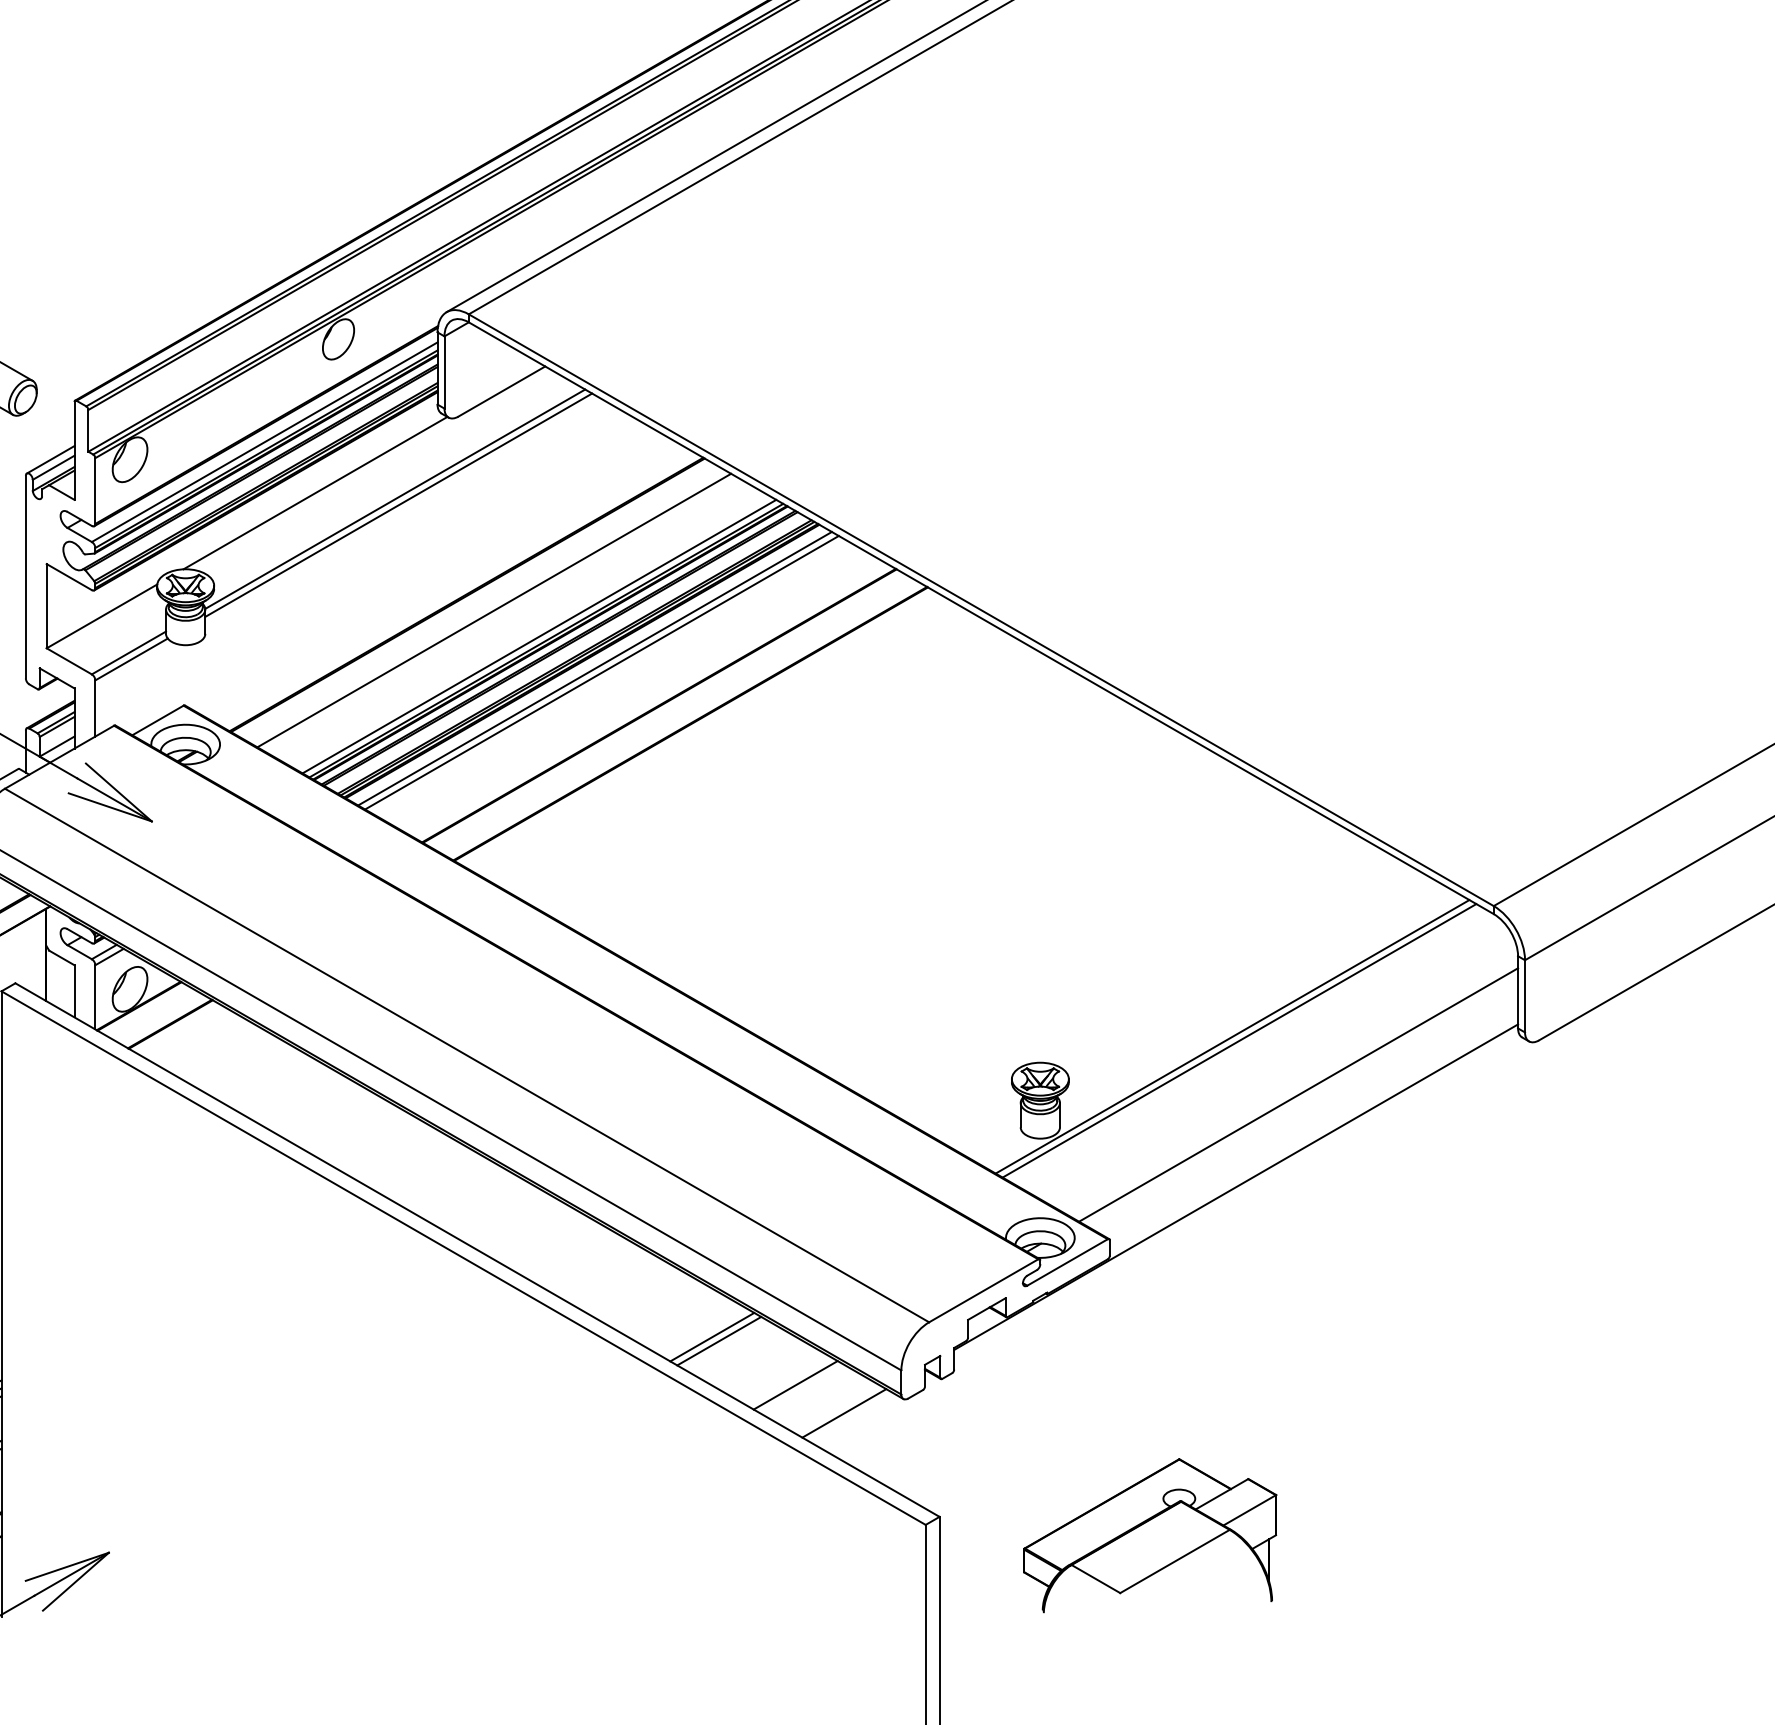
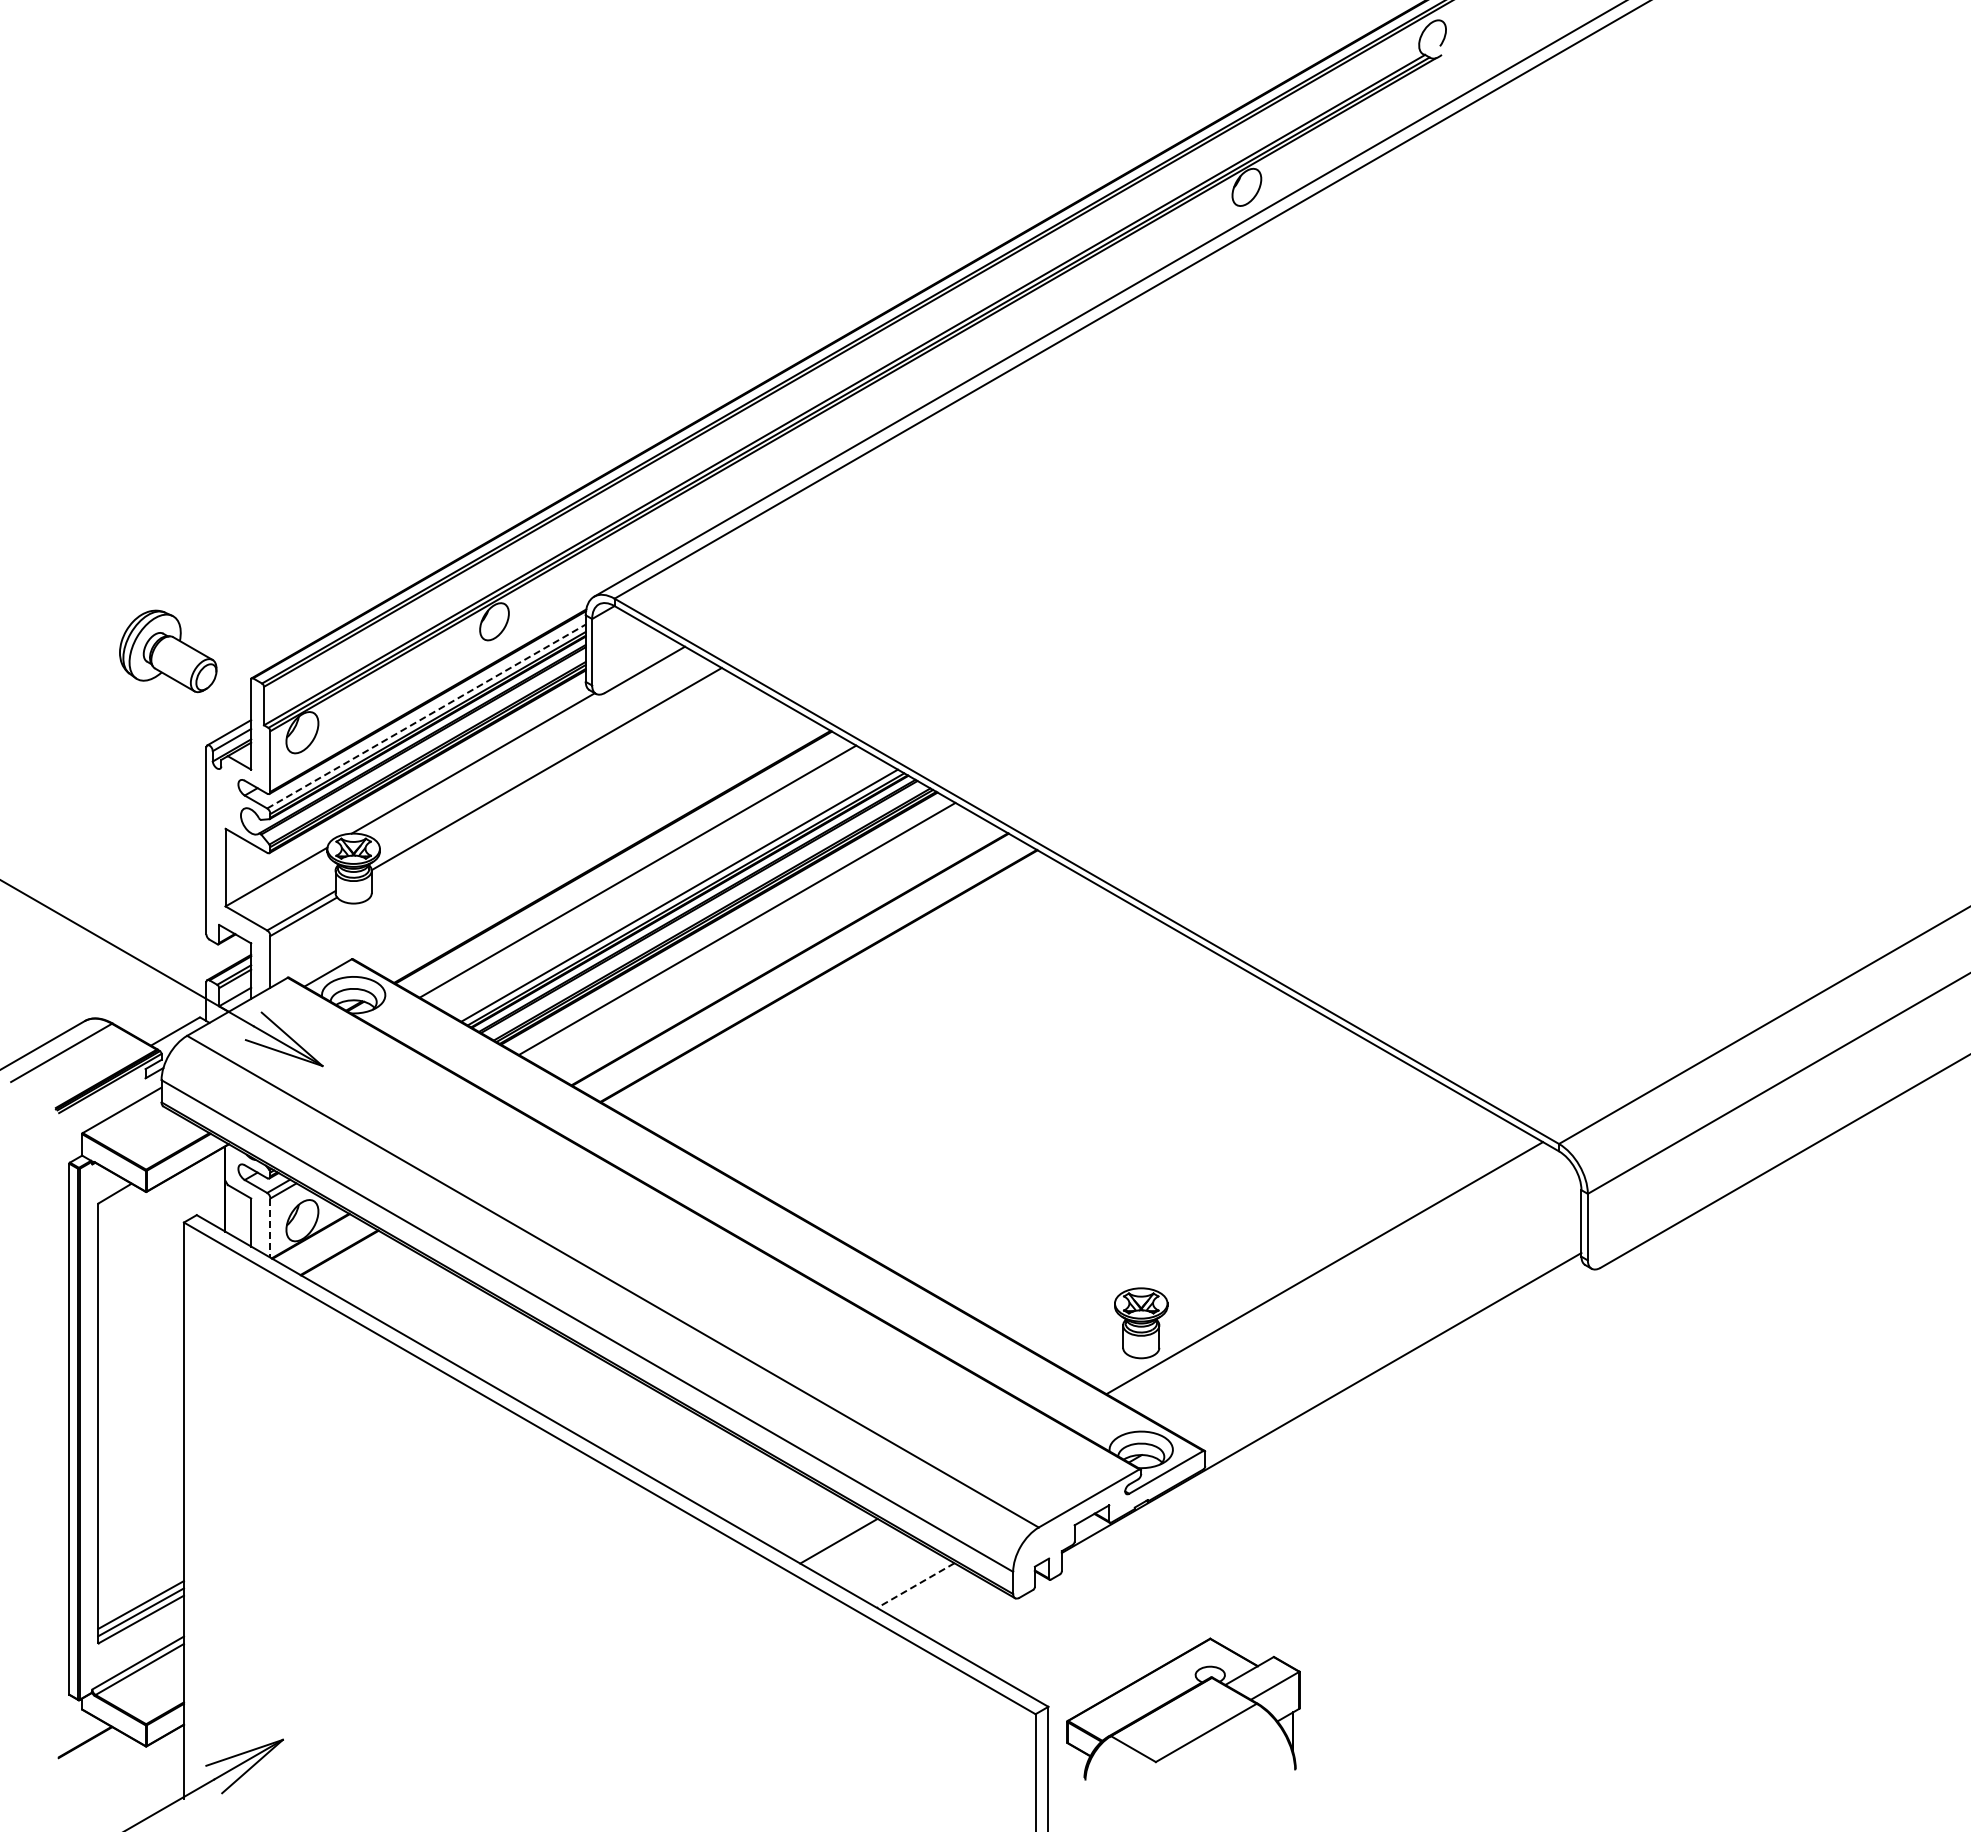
line: (264, 442) -> (426, 716), solid -> dashed
line: (398, 505) -> (549, 774), removed
line: (594, 668) -> (730, 925), removed
line: (95, 997) -> (270, 1228), solid -> dashed
line: (1232, 1036) -> (1318, 1264), removed
line: (1297, 1094) -> (1378, 1317), removed
line: (719, 1340) -> (845, 1544), removed
line: (795, 1385) -> (915, 1585), solid -> dashed
line: (844, 1413) -> (960, 1611), removed
part: (1150, 1534) -> (1183, 1708), moved

